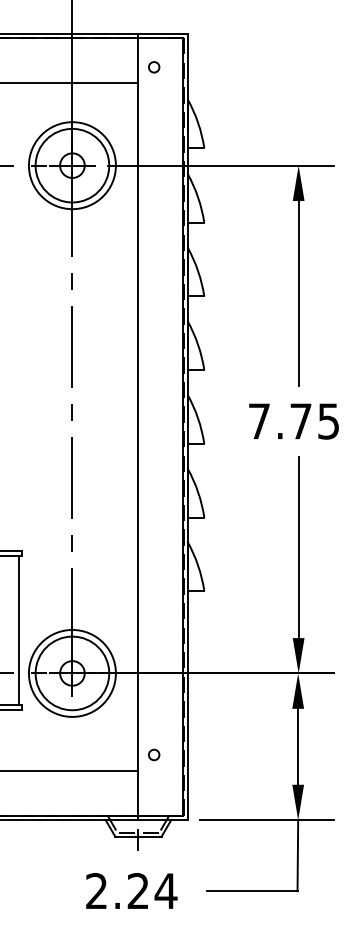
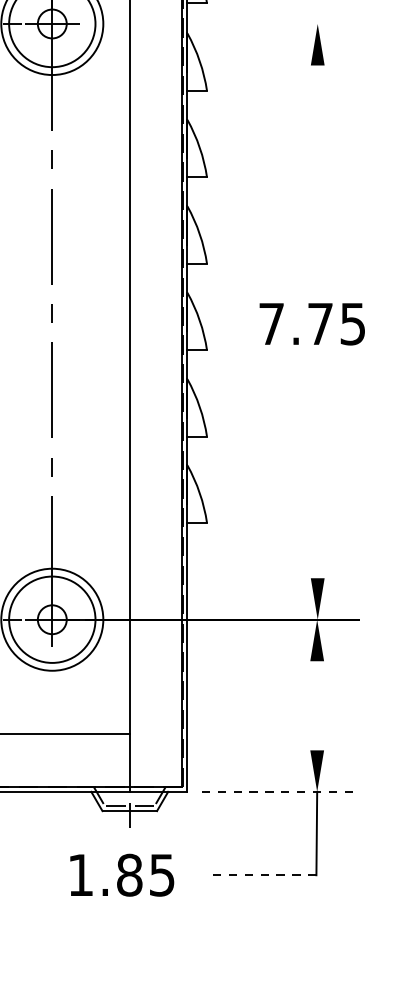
line: (221, 165) -> (227, 23), removed
line: (298, 293) -> (317, 173), removed
line: (298, 547) -> (317, 471), removed
line: (298, 746) -> (317, 705), removed
circle: (154, 754) -> (148, 714), removed
line: (266, 820) -> (280, 792), solid -> dashed
text: (131, 890) -> (121, 874), 2.24 -> 1.85
line: (251, 891) -> (262, 875), solid -> dashed

